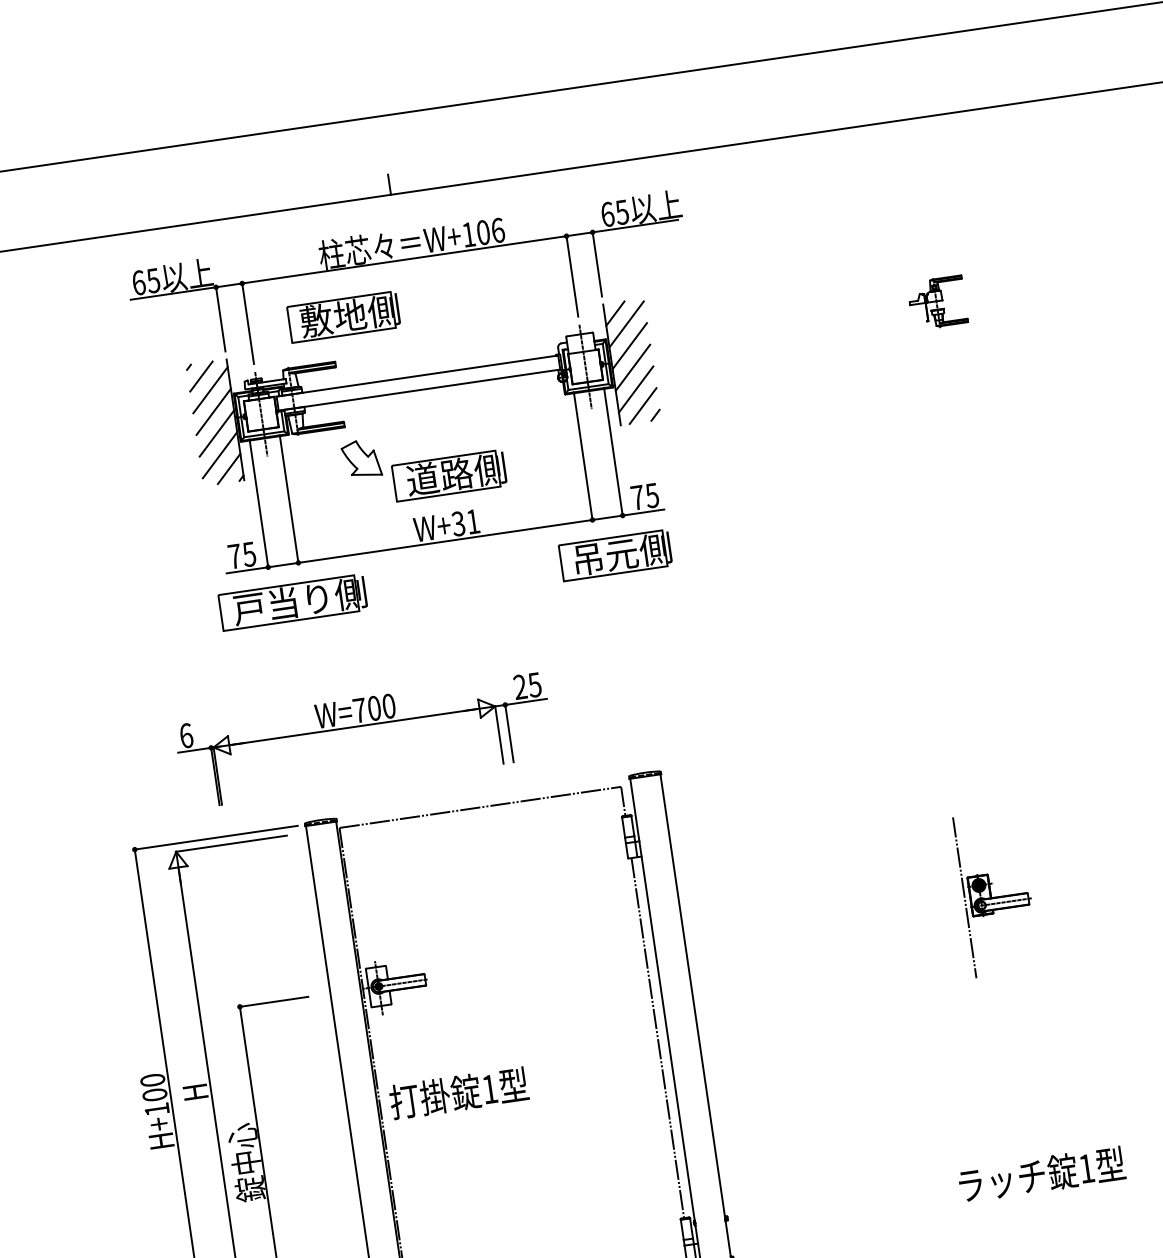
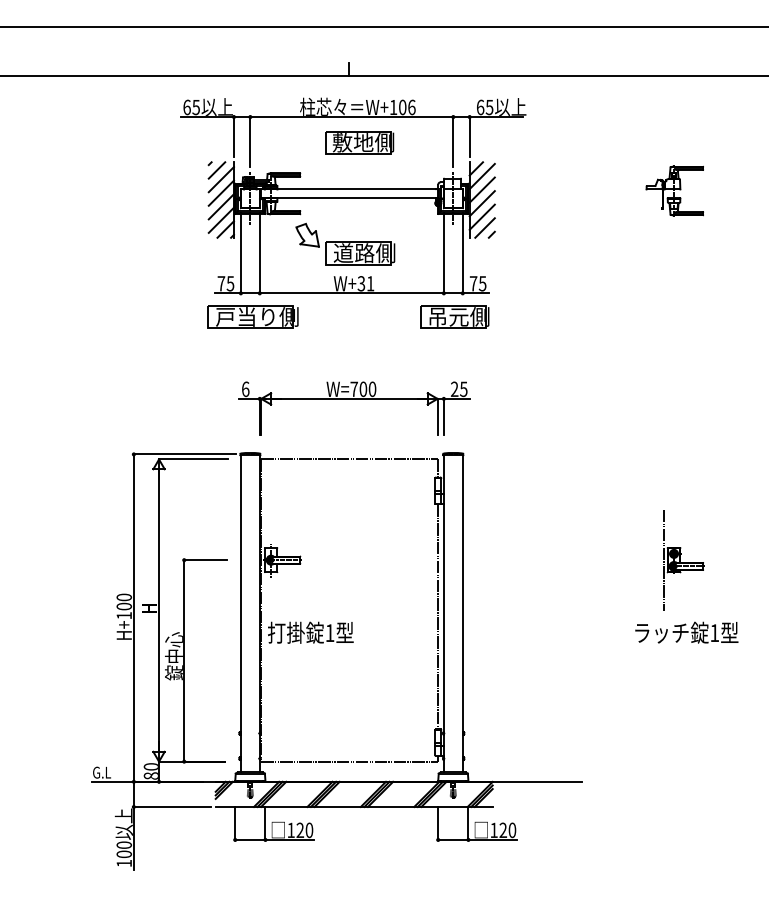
part: (936, 301) -> (674, 190), size x1.67
part: (343, 316) -> (359, 142), moved
part: (362, 726) -> (354, 399), moved
part: (995, 893) -> (683, 560), moved
text: (1041, 1174) -> (686, 632), moved

